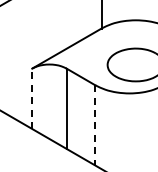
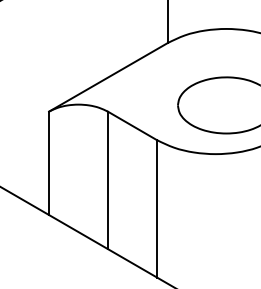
line: (32, 98) -> (49, 162), dashed -> solid
line: (95, 125) -> (157, 209), dashed -> solid

